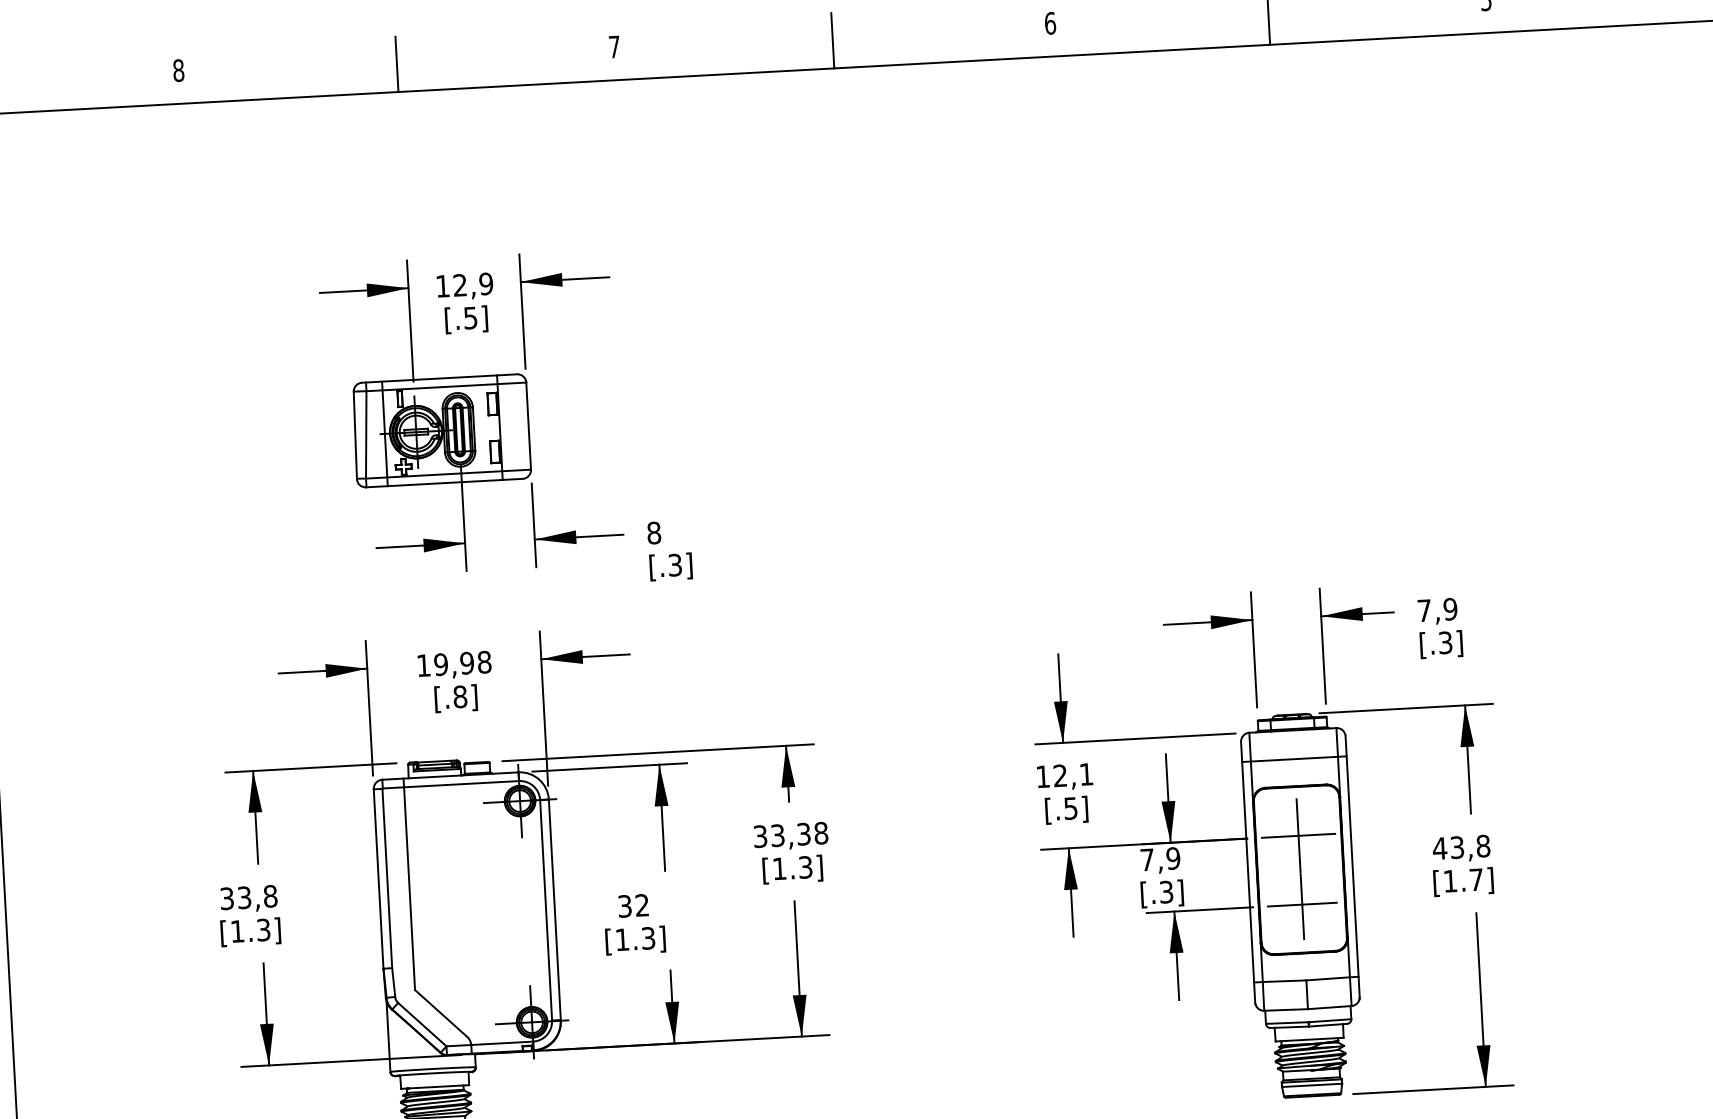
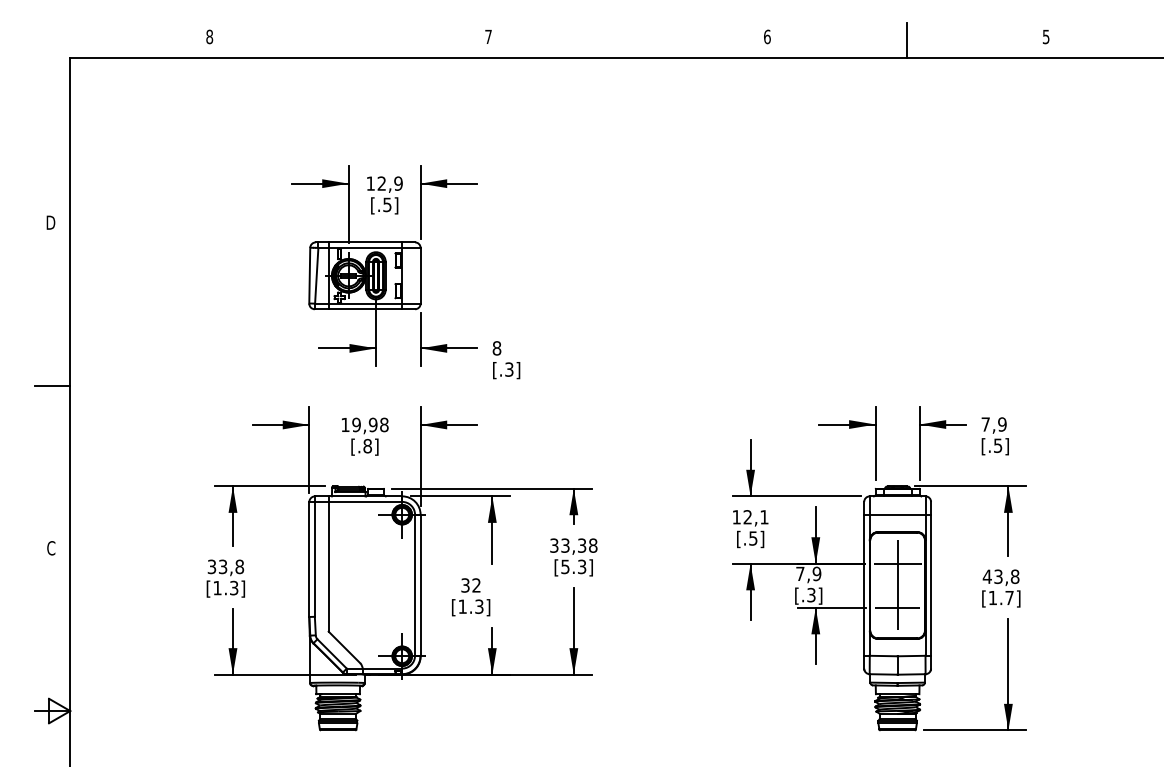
line: (832, 40) -> (627, 40), removed
line: (397, 64) -> (349, 40), removed
text: (1446, 642) -> (998, 445), [.3] -> [.5]
text: (779, 868) -> (565, 566), [1.3] -> [5.3]

